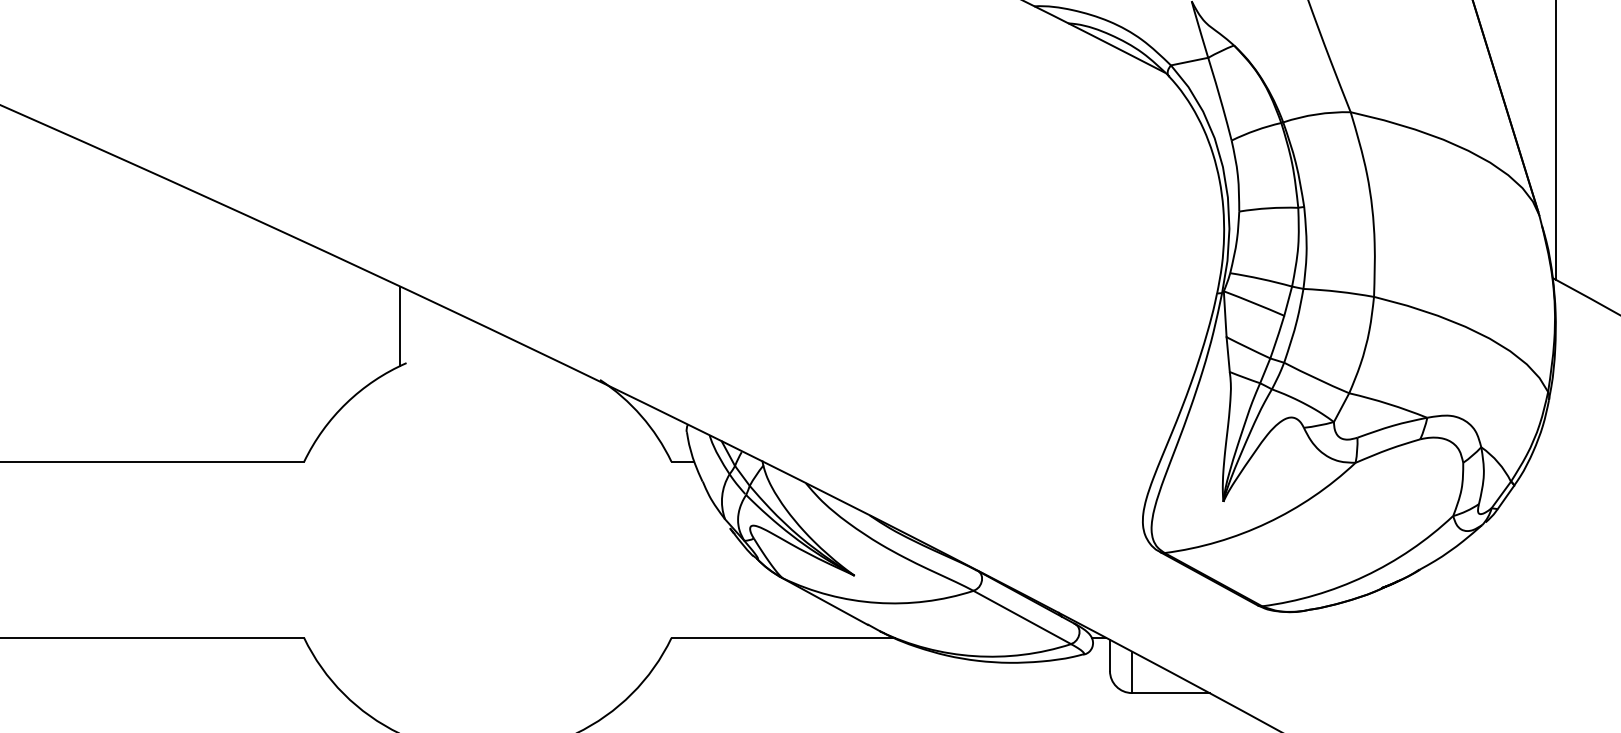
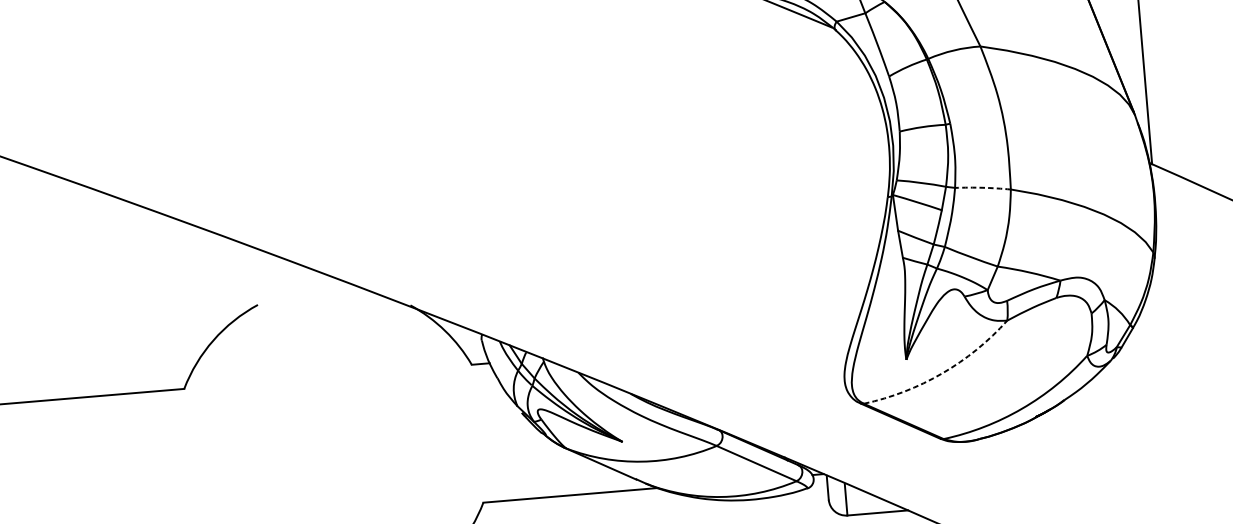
arc: (1338, 291) -> (982, 187), solid -> dashed
line: (399, 326) -> (249, 276), removed
arc: (1267, 522) -> (942, 373), solid -> dashed

